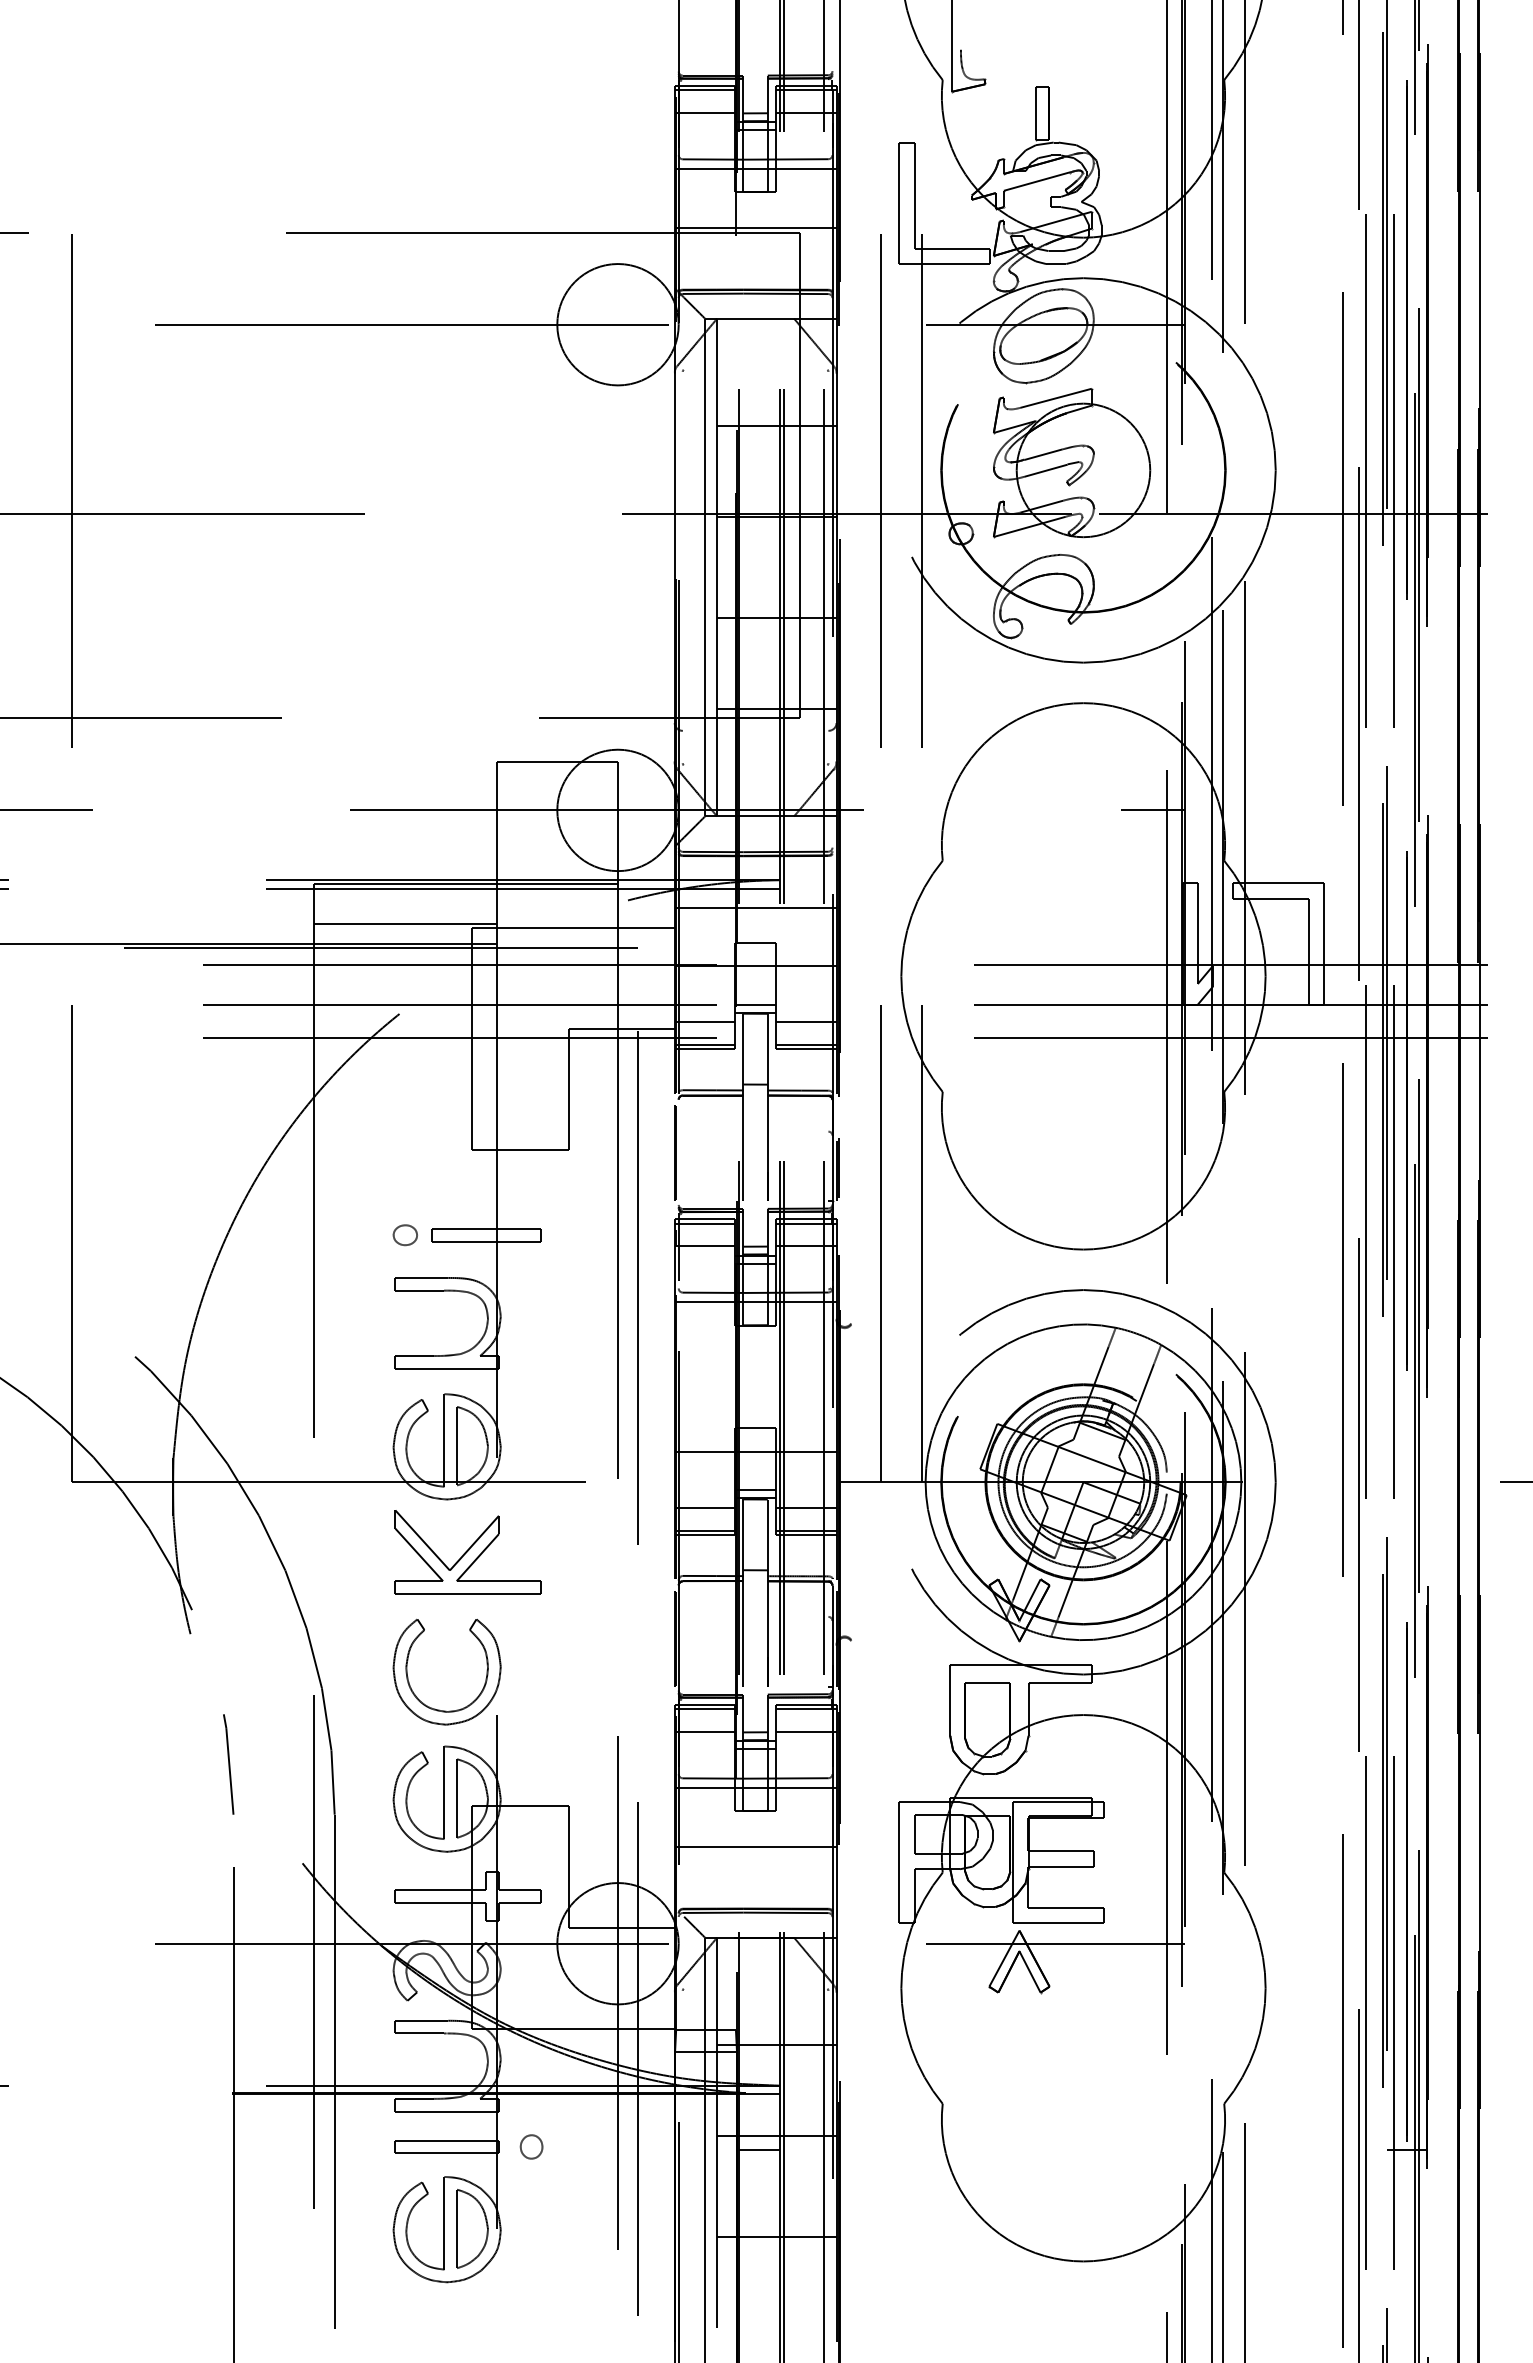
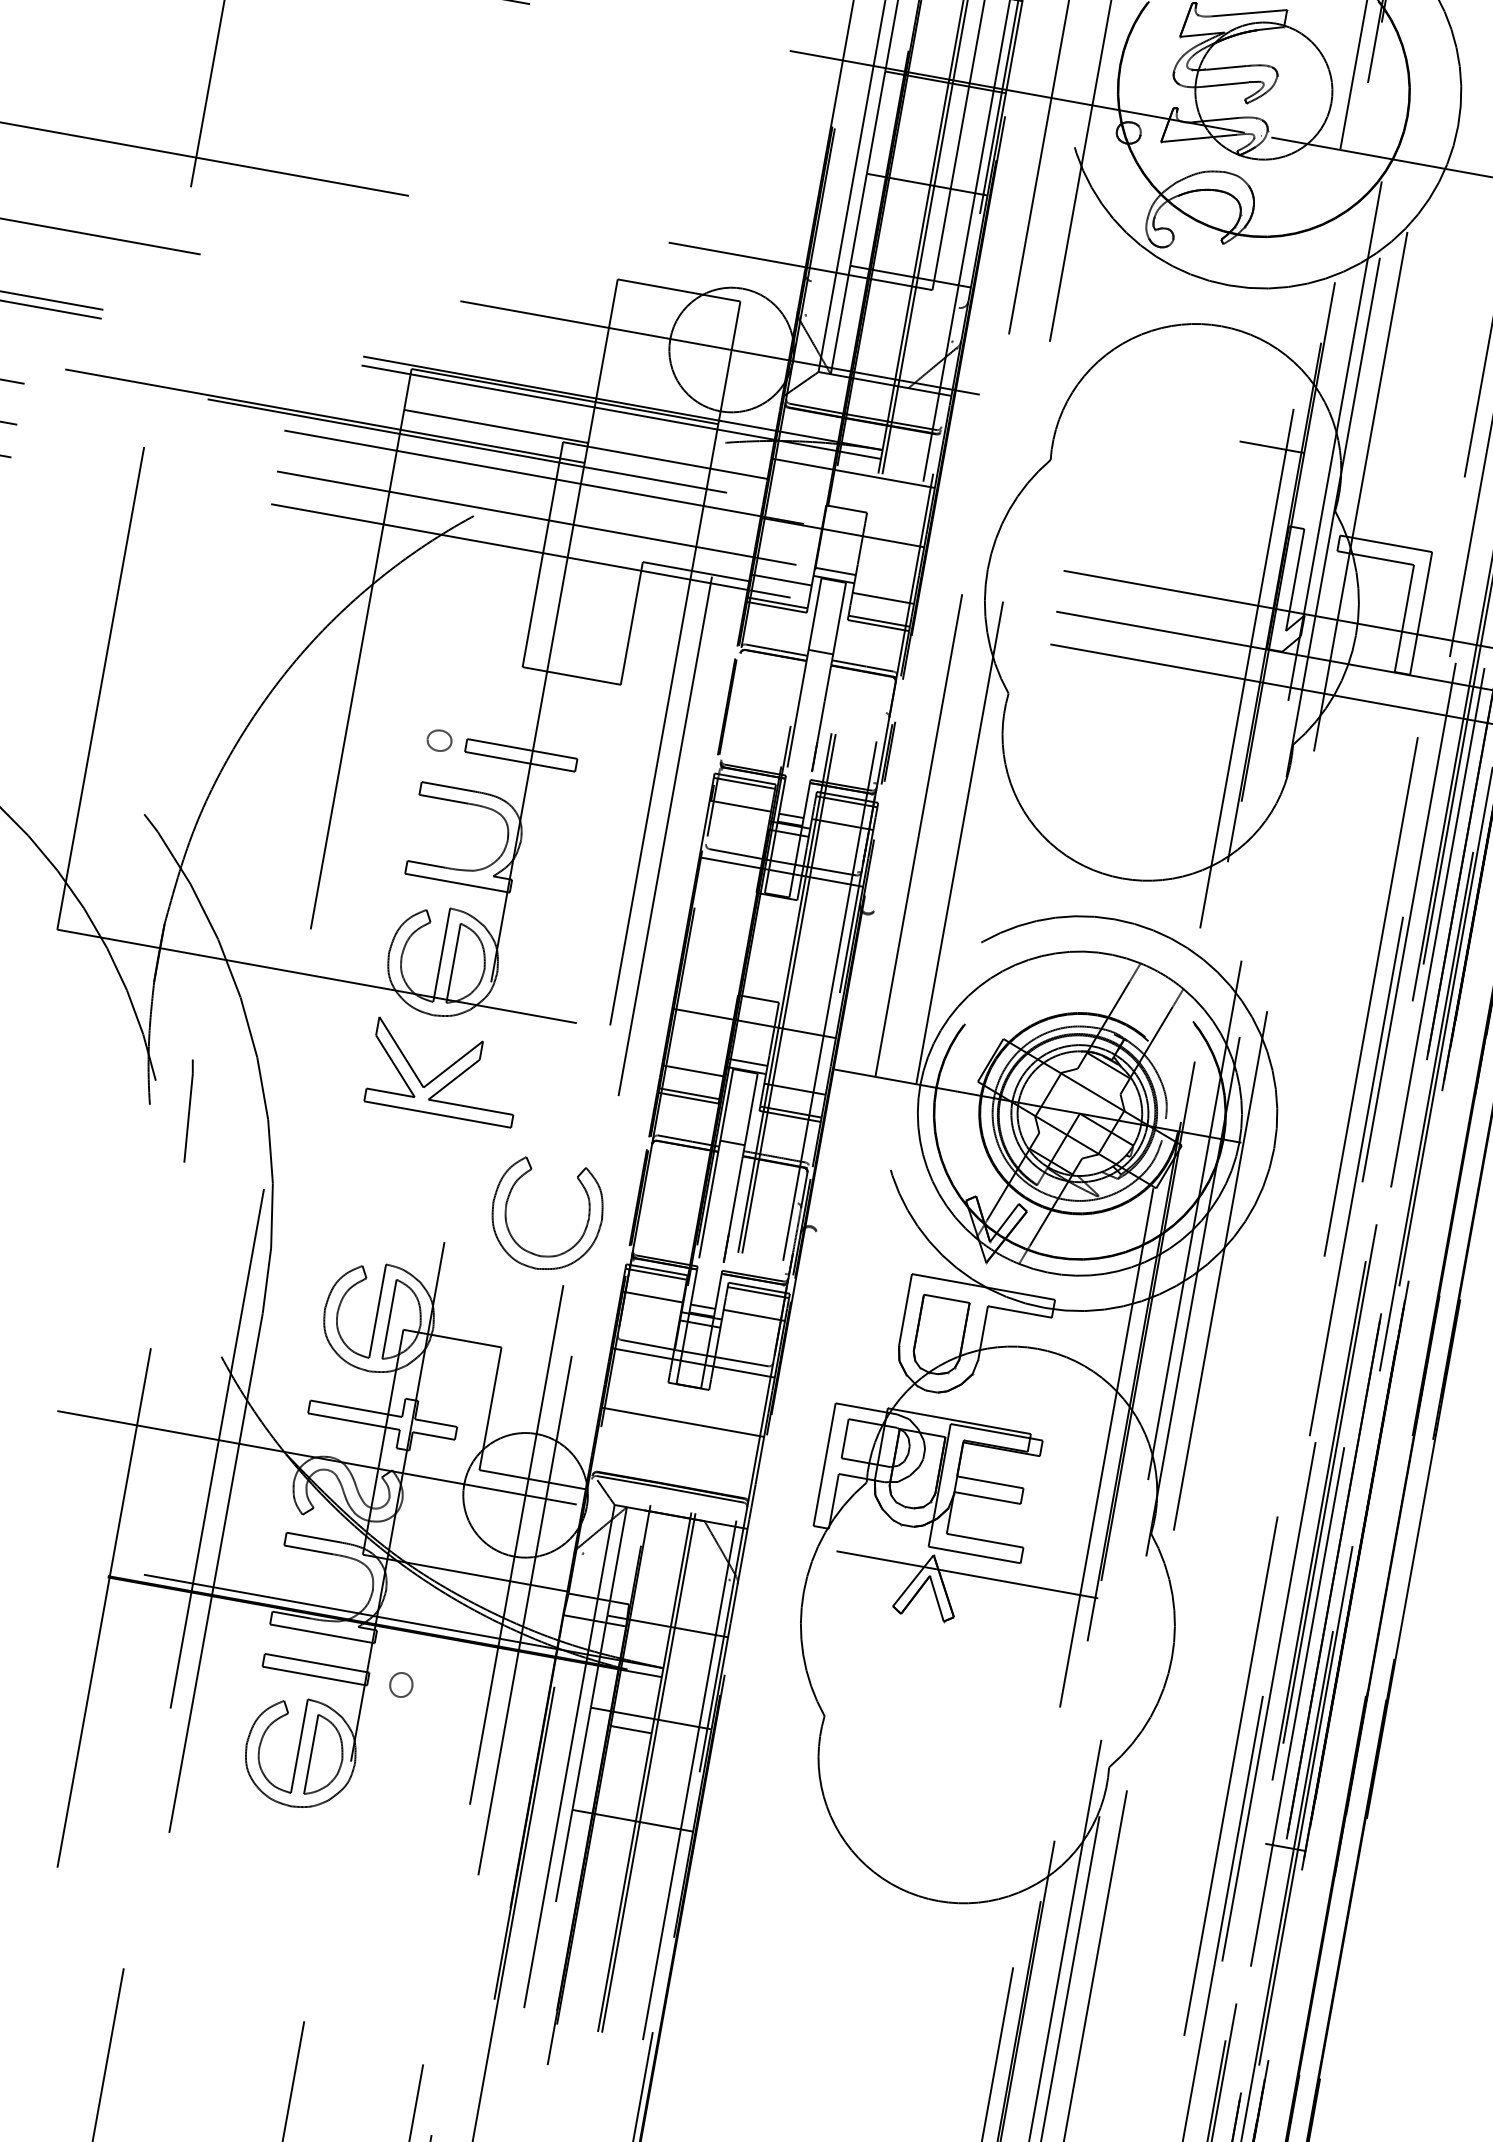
part: (408, 1676) -> (506, 1213), moved
line: (228, 1764) -> (188, 1110), moved

